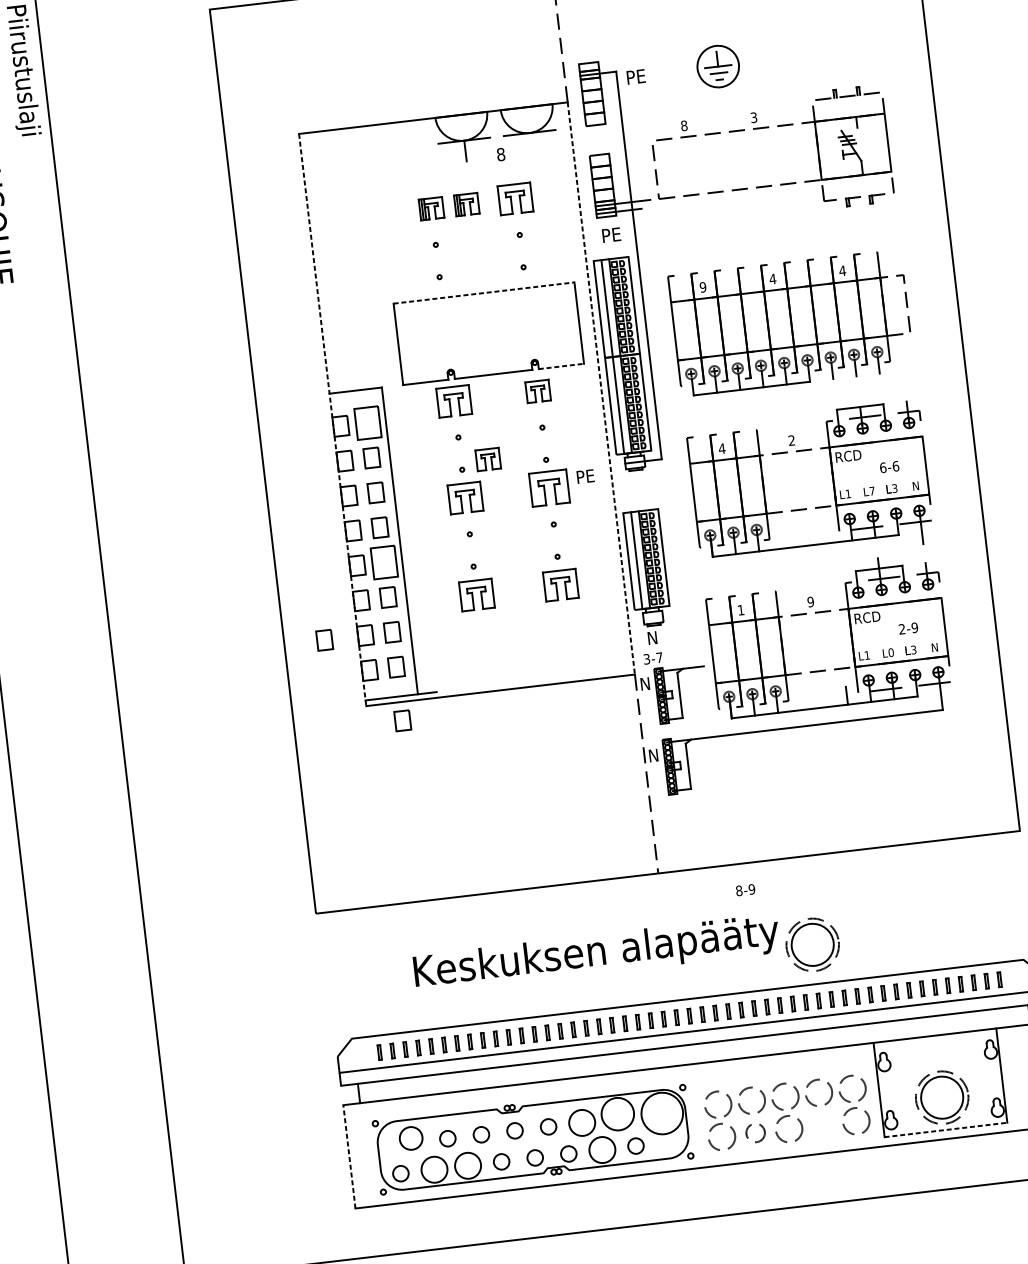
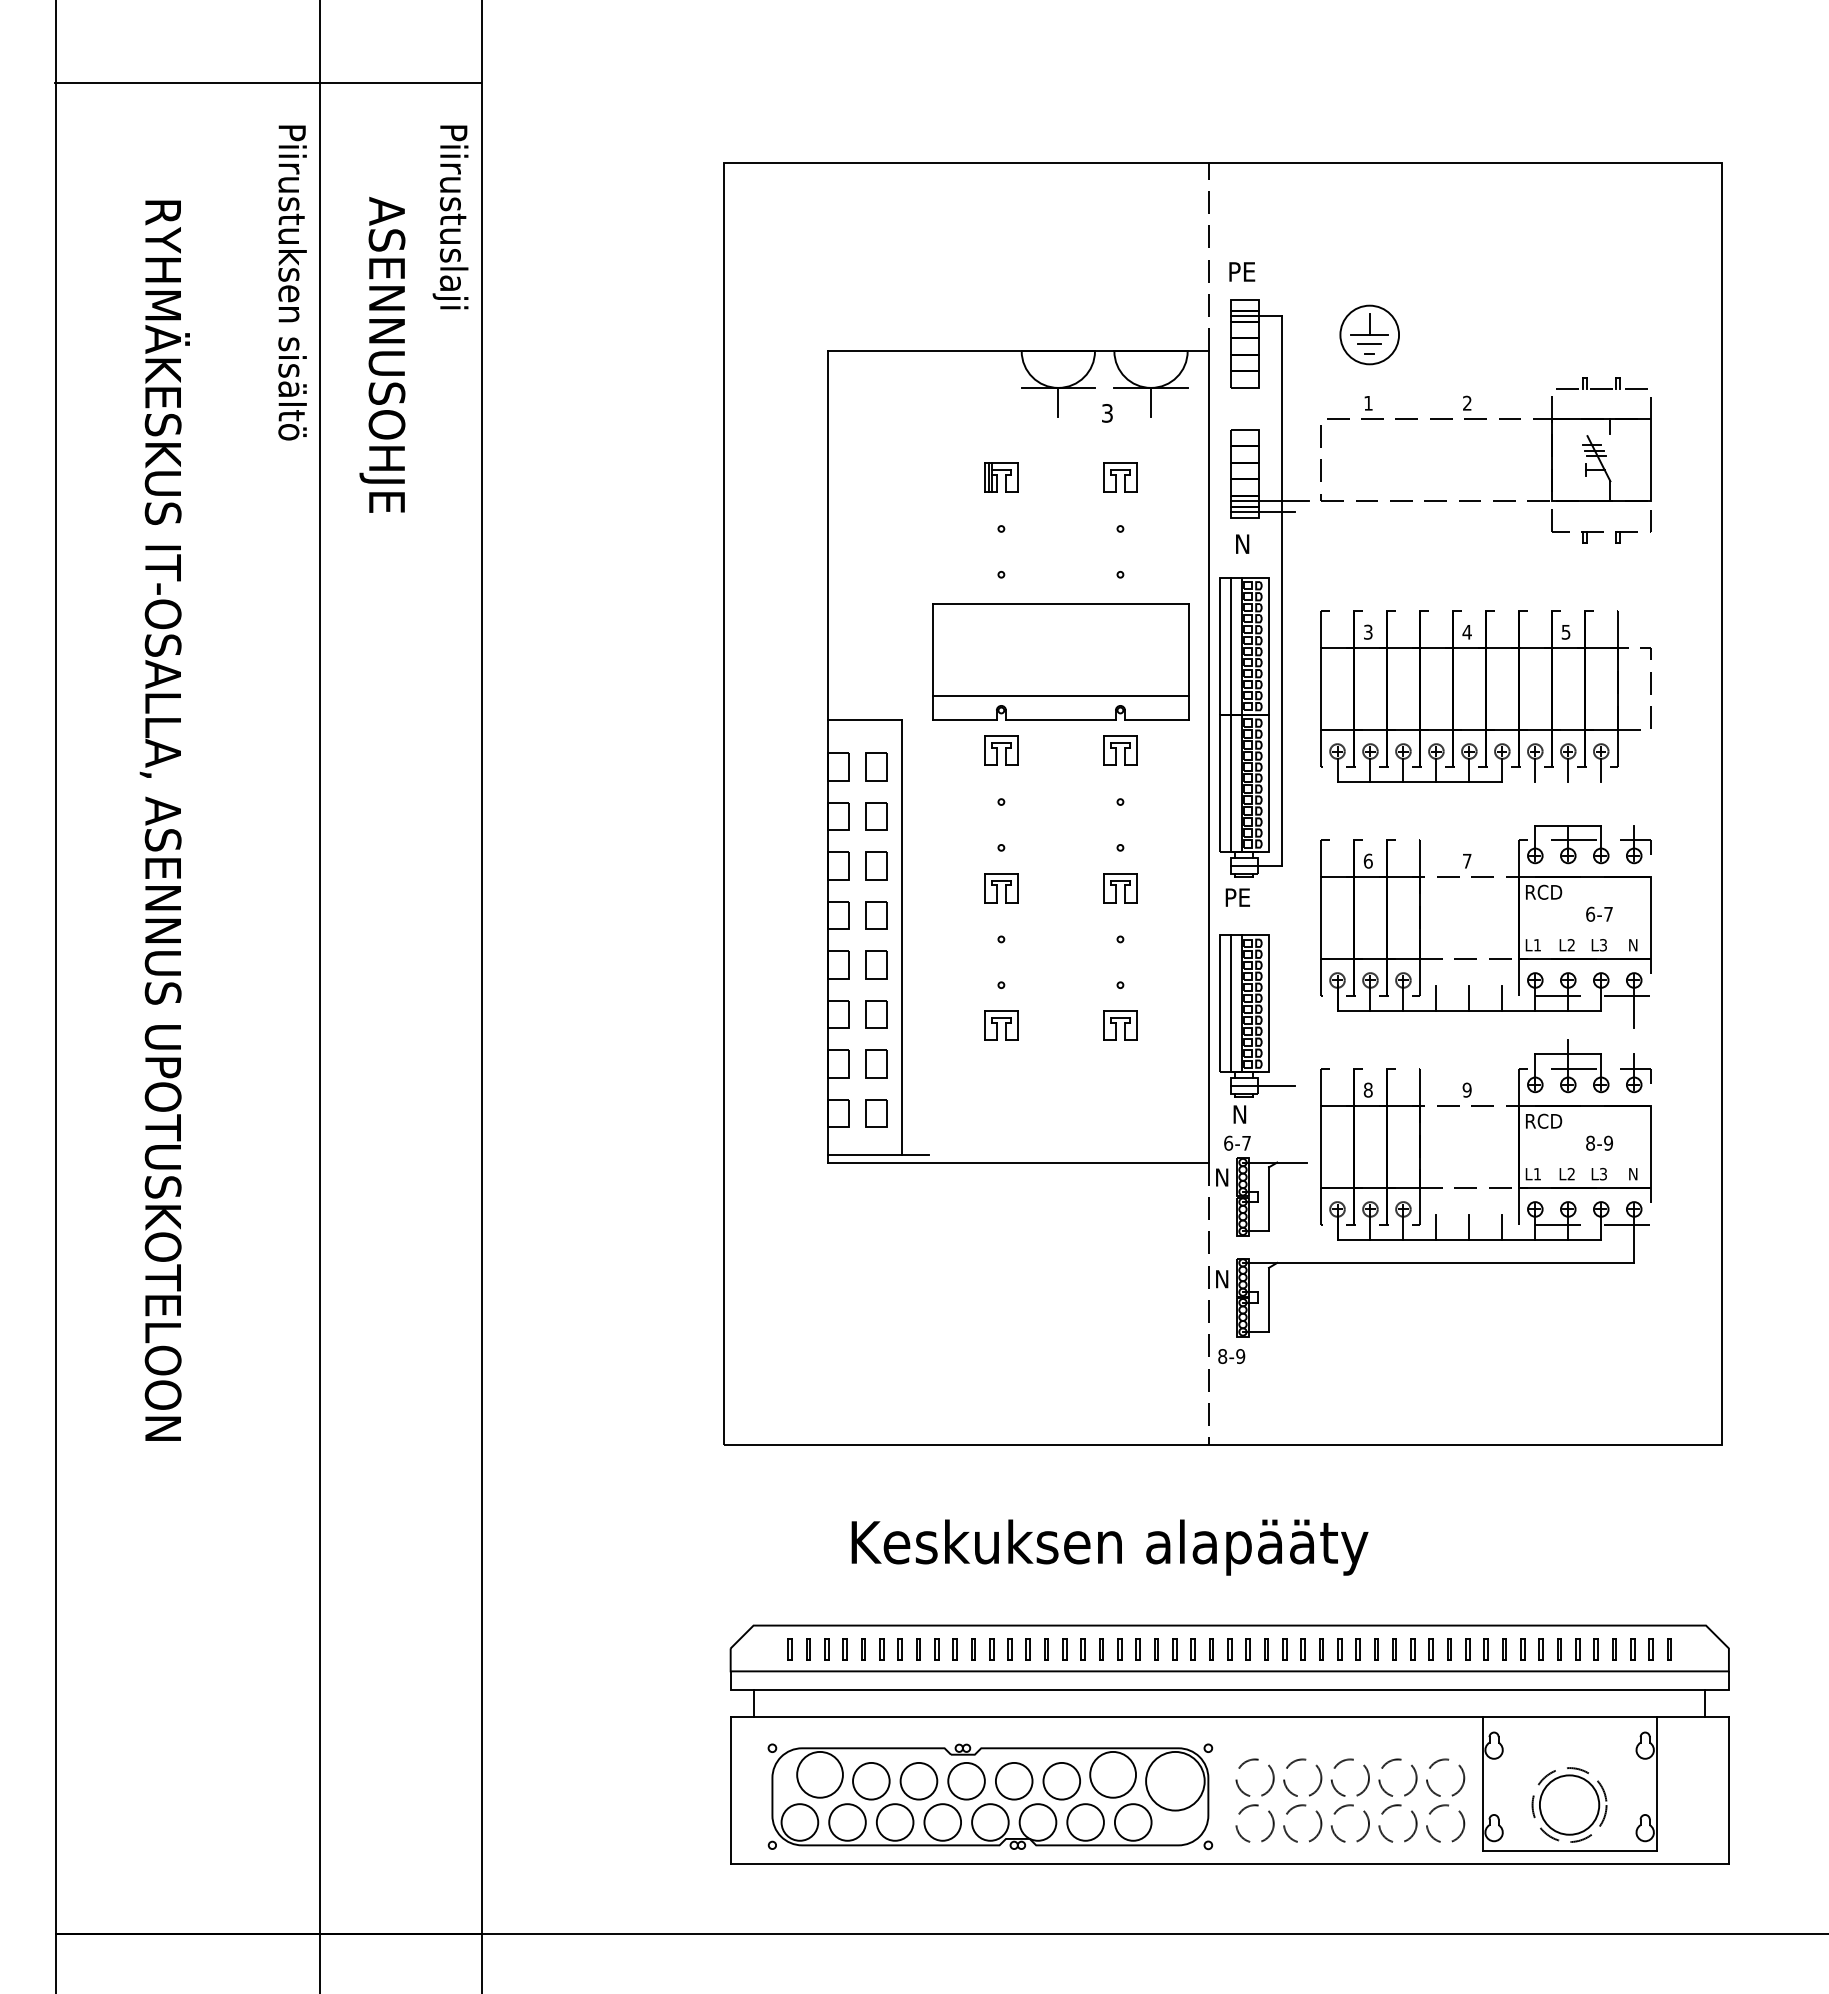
part: (718, 66) -> (1369, 334), moved
text: (636, 76) -> (1242, 271), moved
text: (754, 117) -> (1467, 403), 3 -> 2
text: (684, 125) -> (1368, 402), 8 -> 1
line: (531, 143) -> (1151, 402), added
text: (501, 154) -> (1107, 413), 8 -> 3
part: (515, 198) -> (1120, 477), size x0.71
part: (466, 204) -> (1051, 477), removed
text: (612, 234) -> (1249, 543), PE -> N
text: (842, 271) -> (1565, 632), 4 -> 5
text: (702, 286) -> (1367, 631), 9 -> 3
line: (484, 293) -> (1061, 604), dashed -> solid
line: (491, 357) -> (1060, 695), added
line: (561, 366) -> (1157, 719), dashed -> solid
line: (601, 388) -> (1209, 757), dashed -> solid
part: (454, 401) -> (1001, 750), size x0.71
line: (332, 420) -> (828, 757), dashed -> solid
part: (367, 422) -> (876, 766), size x0.62
text: (791, 440) -> (1466, 860), 2 -> 7
text: (721, 448) -> (1367, 860), 4 -> 6
part: (488, 459) -> (1039, 837), removed
text: (895, 465) -> (1608, 913), 6-6 -> 6-7
text: (585, 476) -> (1237, 897), moved
part: (549, 488) -> (1120, 888), size x0.62
text: (871, 491) -> (1570, 945), L7 -> L2
part: (465, 498) -> (1001, 888), size x0.71
line: (828, 533) -> (1502, 997), added
line: (804, 536) -> (1469, 997), added
line: (781, 539) -> (1436, 997), added
part: (383, 562) -> (876, 964), size x0.62
part: (560, 585) -> (1120, 1025), size x0.71
part: (477, 595) -> (1001, 1025), size x0.71
text: (740, 609) -> (1367, 1089), 1 -> 8
line: (666, 616) -> (1262, 1086), added
text: (902, 628) -> (1590, 1142), 2-9 -> 8-9
part: (324, 640) -> (780, 1063), removed
text: (891, 652) -> (1571, 1174), L0 -> L2
text: (646, 658) -> (1228, 1142), 3-7 -> 6-7
line: (823, 697) -> (1469, 1226), added
line: (800, 700) -> (1436, 1226), added
part: (402, 721) -> (876, 1189), removed
text: (745, 890) -> (1231, 1356), moved
part: (812, 944) -> (1413, 1569), removed
circle: (822, 1124) -> (1397, 1823), added
circle: (548, 1126) -> (1013, 1780), size x1.67
line: (946, 1129) -> (1570, 1850), dashed -> solid
circle: (514, 1130) -> (966, 1780), size x1.67
circle: (755, 1132) -> (1302, 1823), size x1.43
circle: (481, 1134) -> (918, 1780), size x1.67
circle: (410, 1138) -> (819, 1774), size x1.43
circle: (447, 1138) -> (871, 1780), size x1.67
circle: (635, 1146) -> (1132, 1822), size x1.67
circle: (568, 1154) -> (1037, 1822), size x1.67
line: (349, 1156) -> (730, 1789), dashed -> solid
circle: (535, 1157) -> (990, 1822), size x1.67
circle: (501, 1161) -> (942, 1822), size x1.67
circle: (400, 1173) -> (799, 1822), size x1.67

